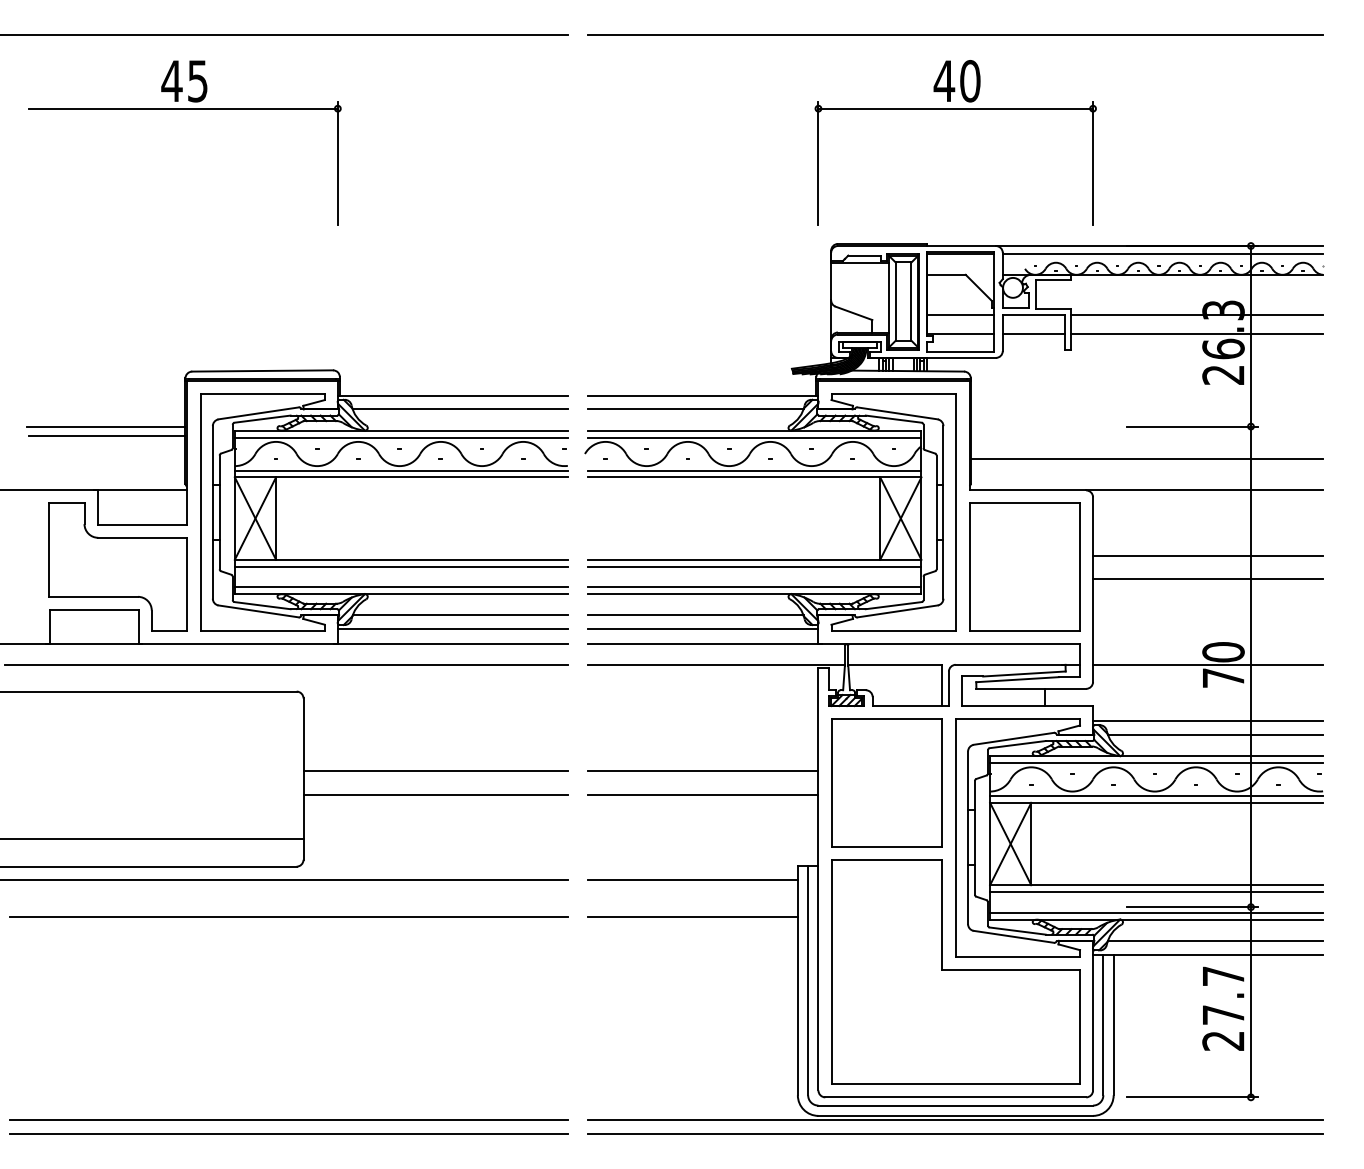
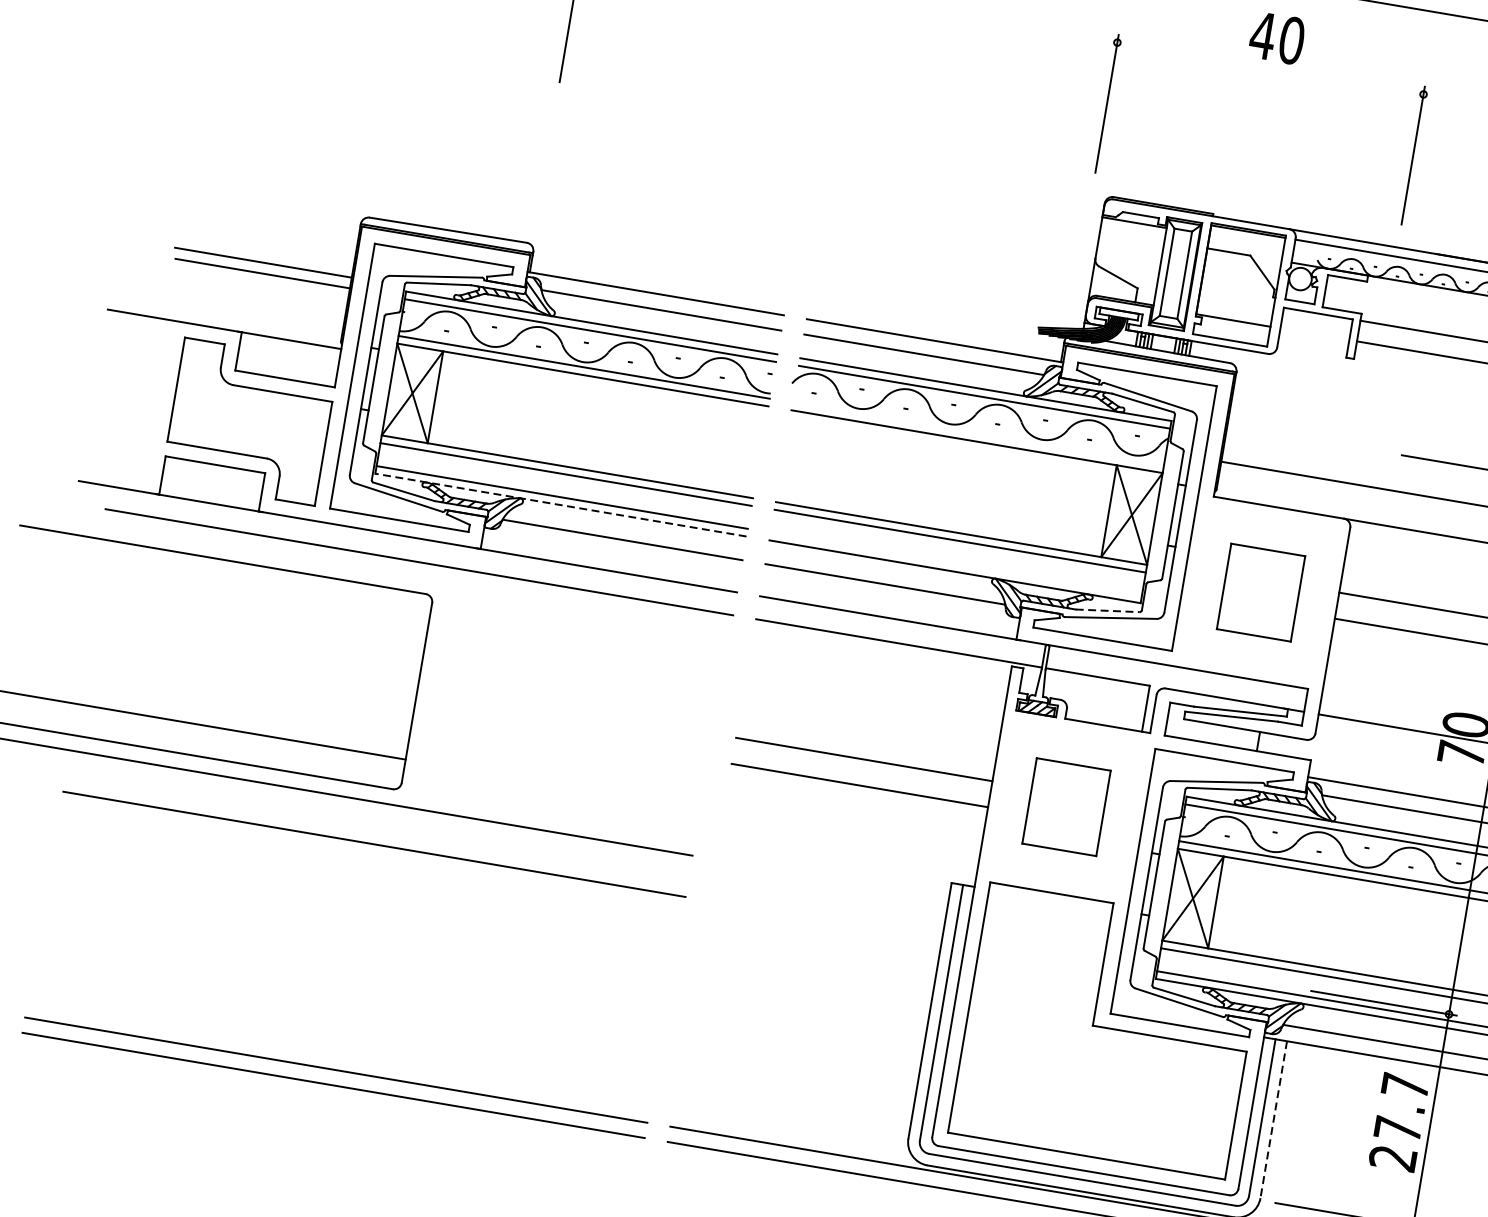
line: (955, 108) -> (1270, 68), removed
line: (960, 315) -> (1236, 299), removed
line: (1033, 333) -> (1314, 333), removed
line: (754, 470) -> (977, 433), removed
part: (1024, 566) -> (1260, 591), size x0.6
line: (754, 587) -> (955, 564), removed
line: (400, 594) -> (559, 505), solid -> dashed
line: (894, 605) -> (1108, 610), solid -> dashed
line: (452, 629) -> (611, 554), removed
line: (703, 629) -> (891, 601), removed
line: (435, 771) -> (565, 709), removed
part: (886, 782) -> (1066, 806), size x0.6
line: (435, 794) -> (561, 734), removed
line: (692, 880) -> (831, 879), removed
line: (692, 917) -> (824, 920), removed
line: (1113, 1025) -> (1273, 1120), solid -> dashed

